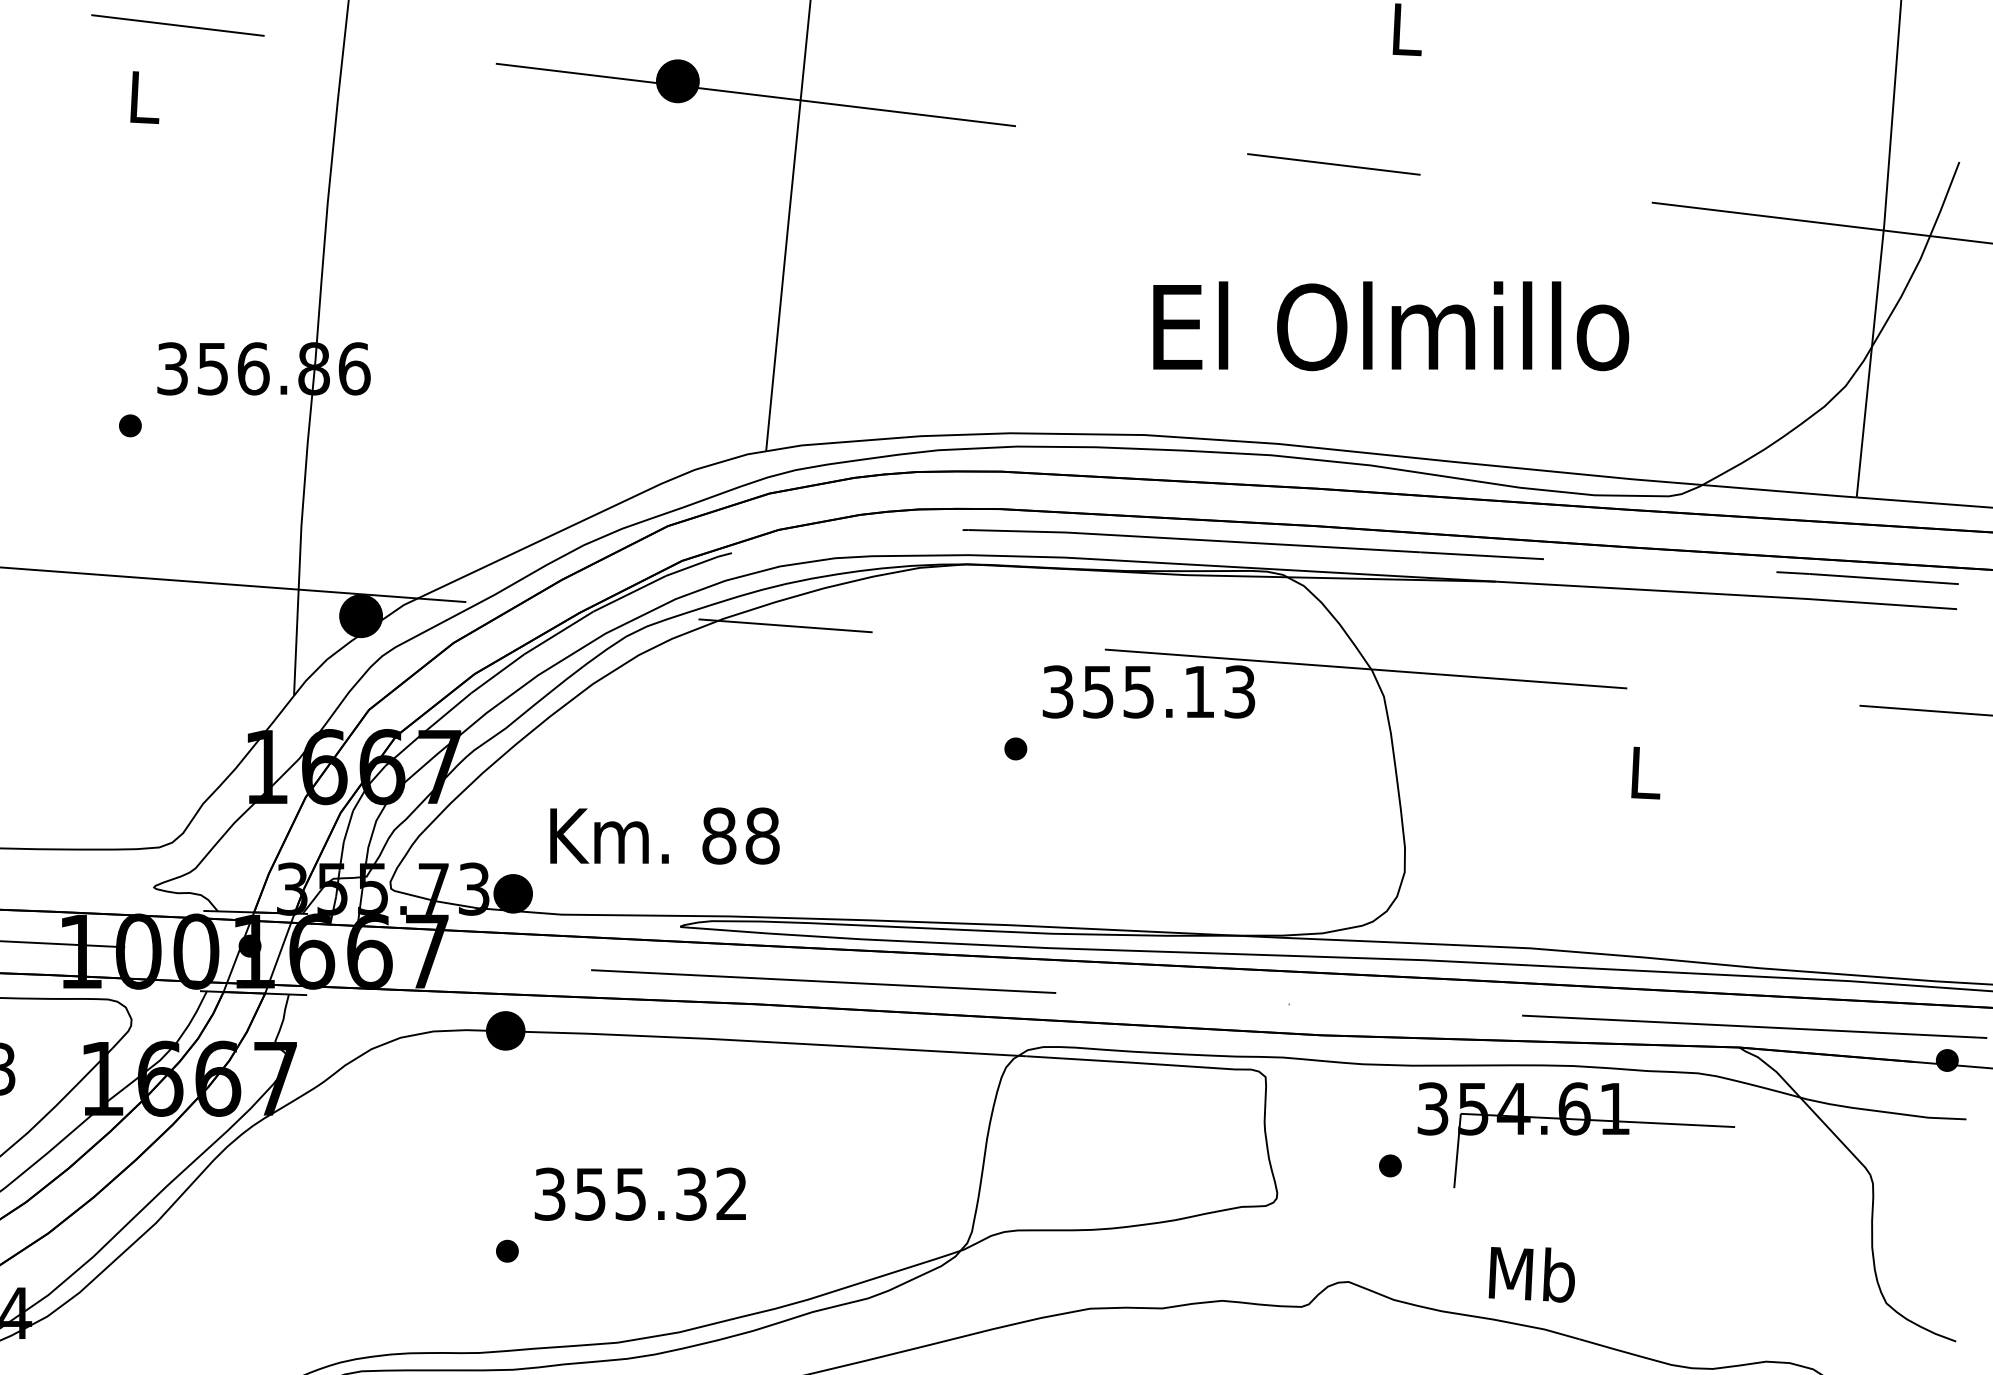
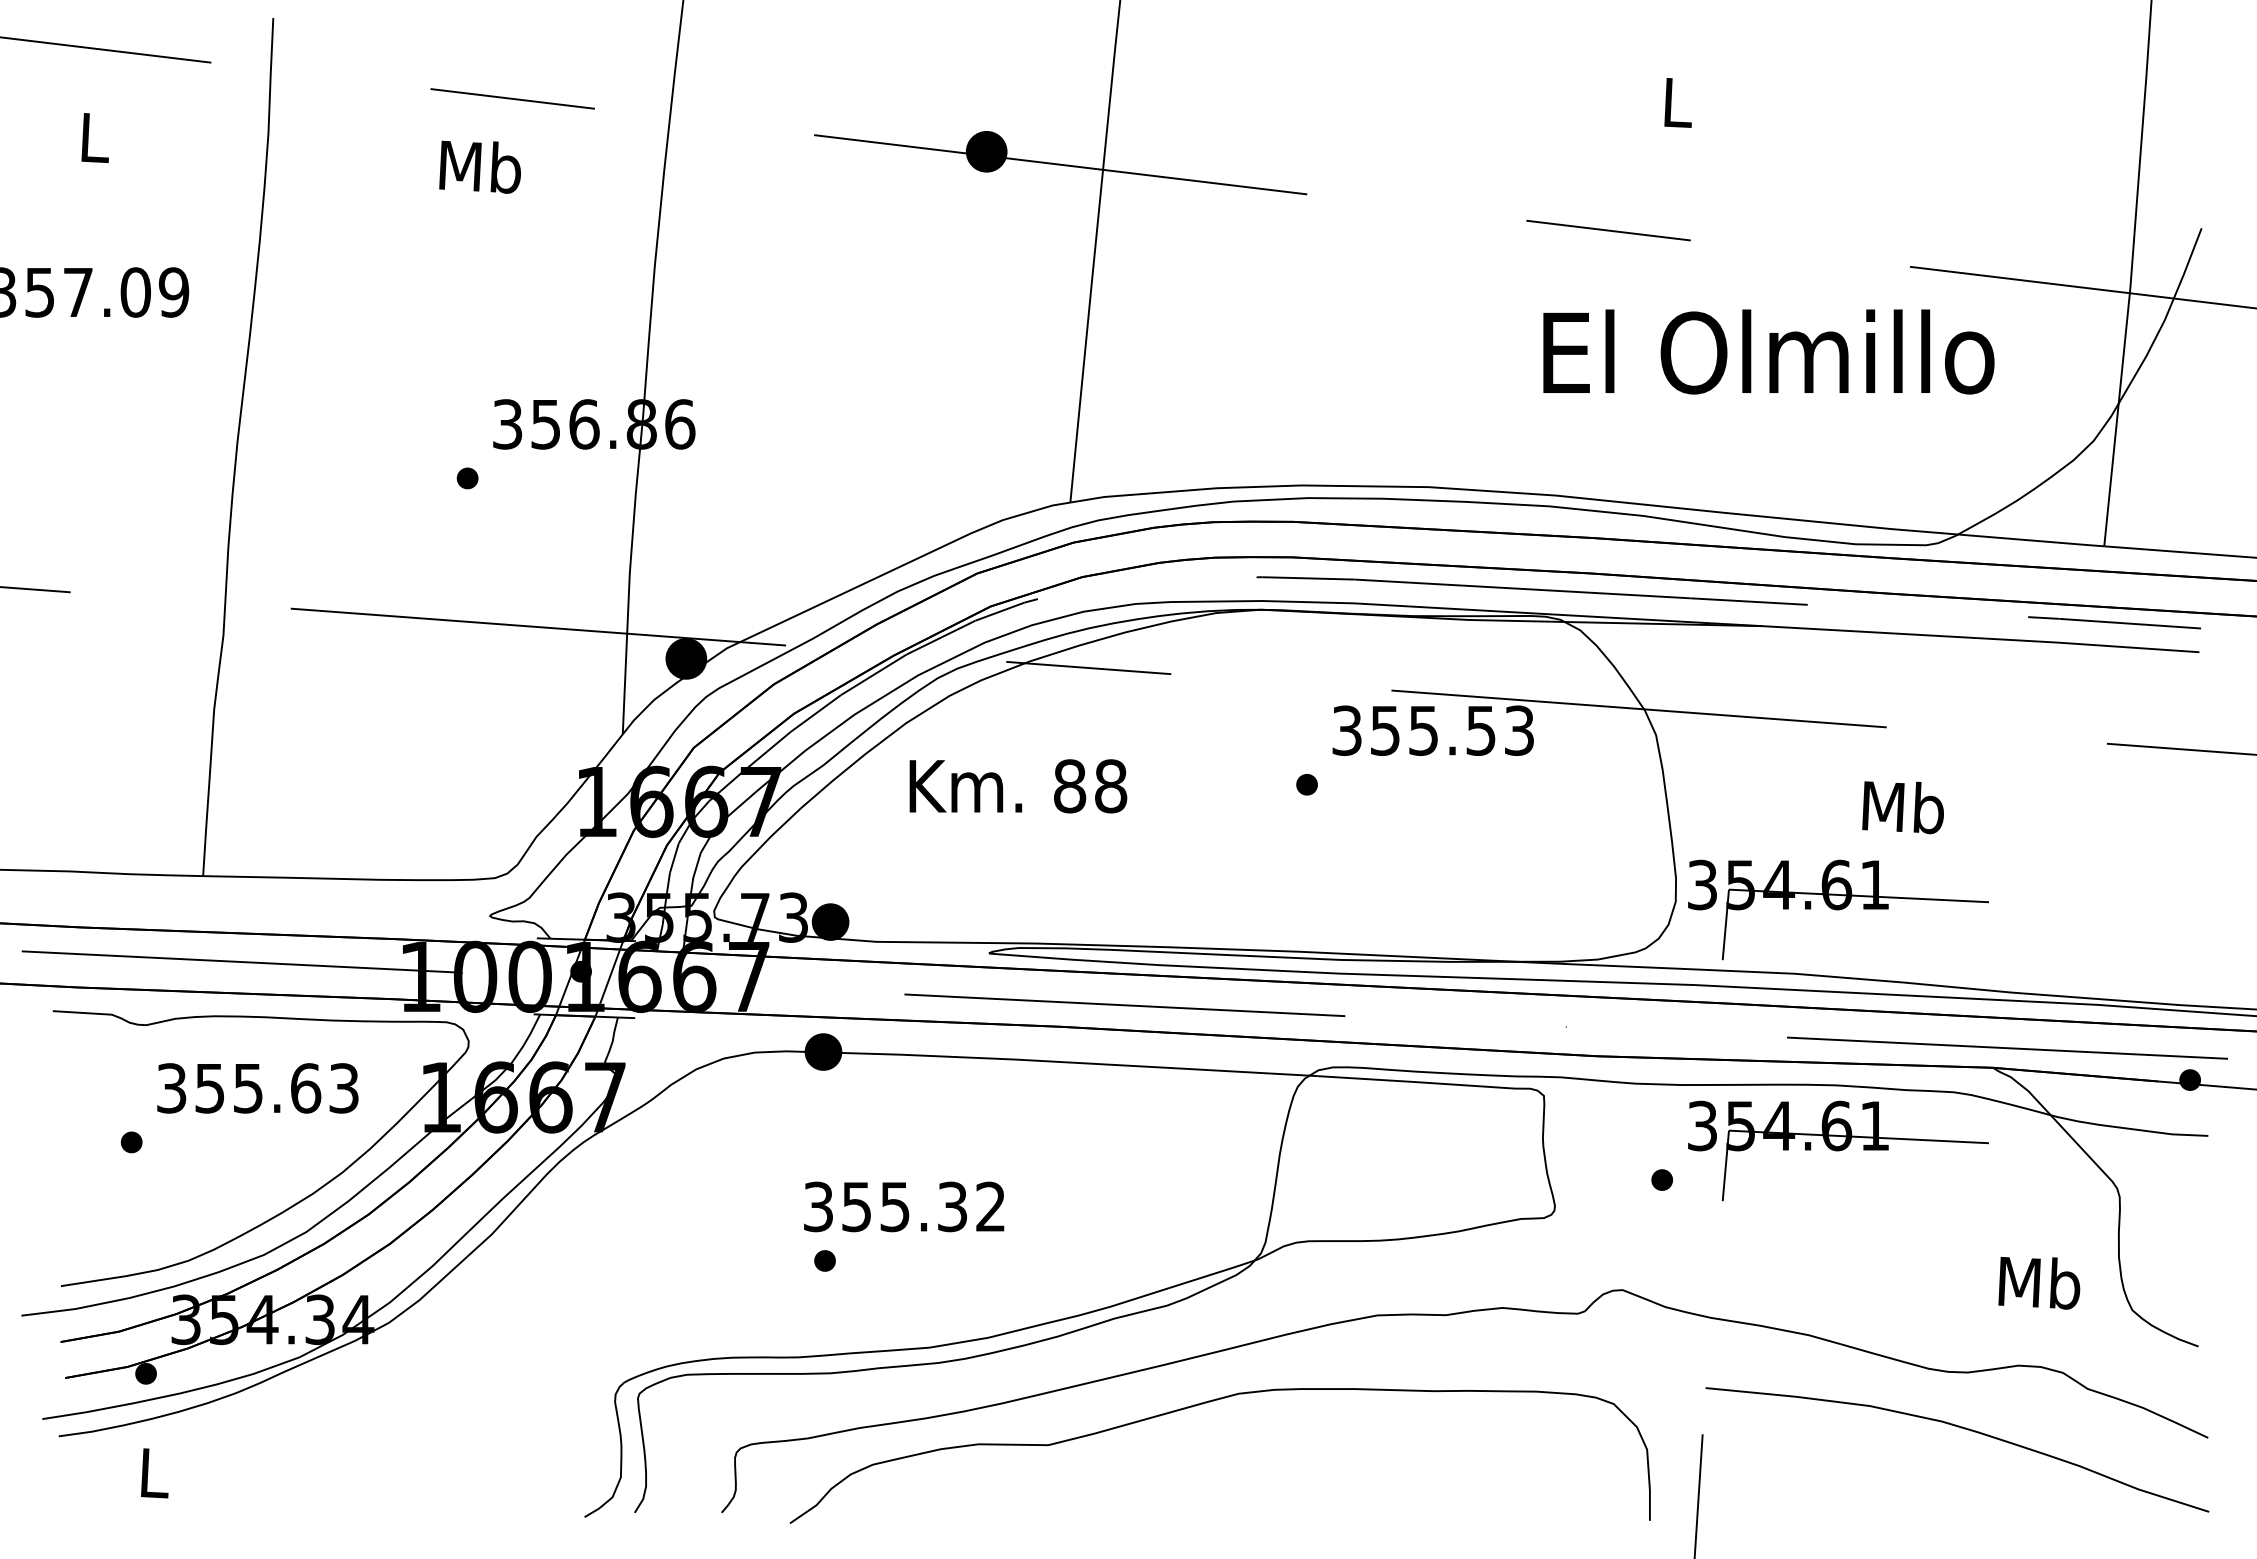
text: (142, 96) -> (479, 166), L -> Mb
text: (1390, 325) -> (1768, 351), moved
text: (1198, 691) -> (1480, 730), 355.13 -> 355.53
text: (1643, 772) -> (1902, 807), L -> Mb
text: (665, 836) -> (1018, 786), moved
part: (1576, 880) -> (1838, 909), added
text: (640, 1193) -> (904, 1206), moved
text: (1532, 1275) -> (2039, 1283), moved

